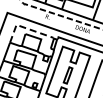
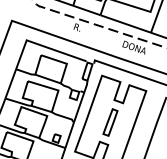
line: (25, 28) -> (41, 46), dashed -> solid

